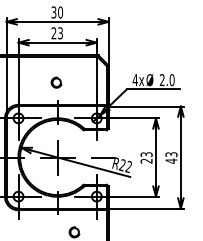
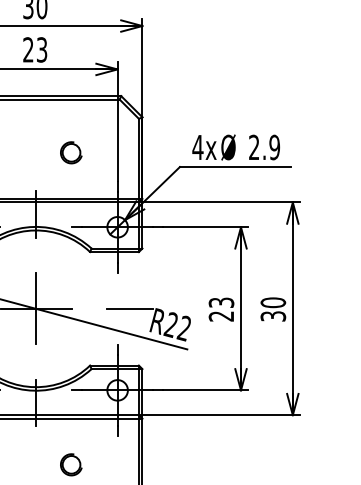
text: (171, 80) -> (273, 148), 2.0 -> 2.9
part: (56, 82) -> (71, 152), moved
text: (171, 157) -> (273, 308), 43 -> 30

